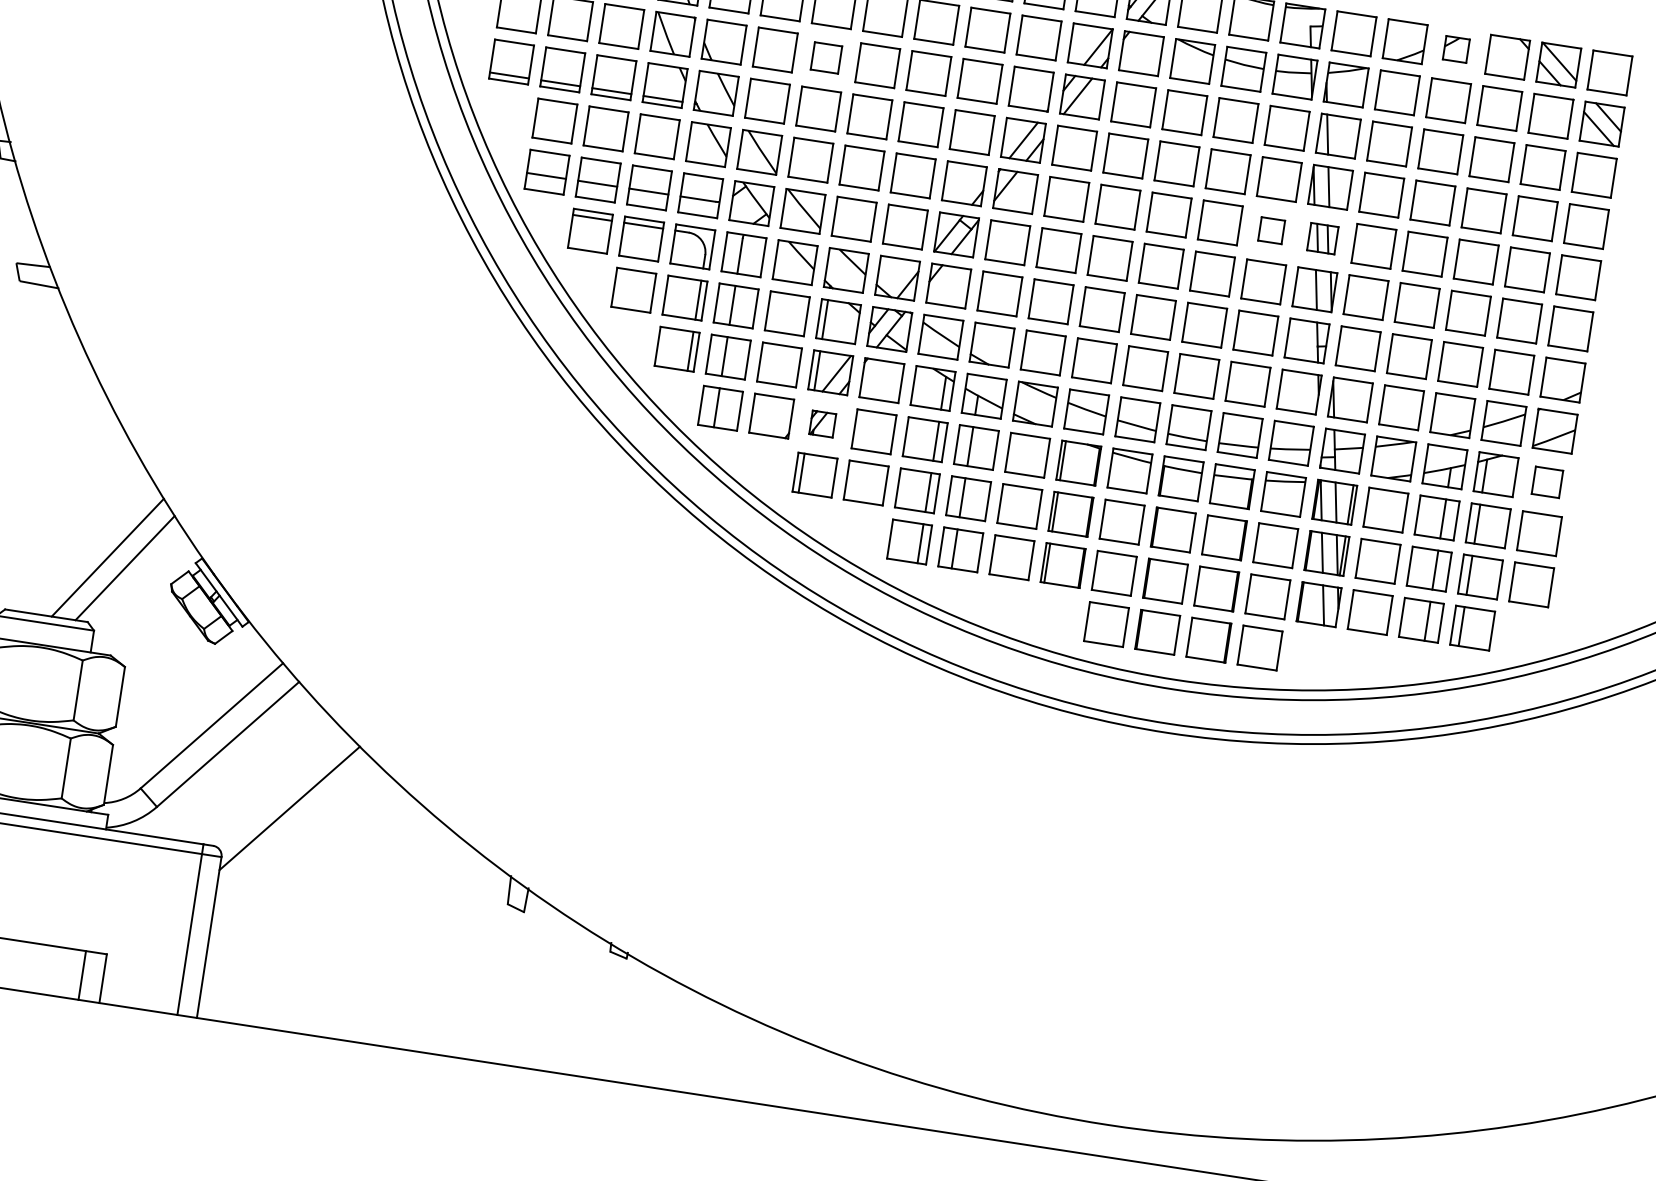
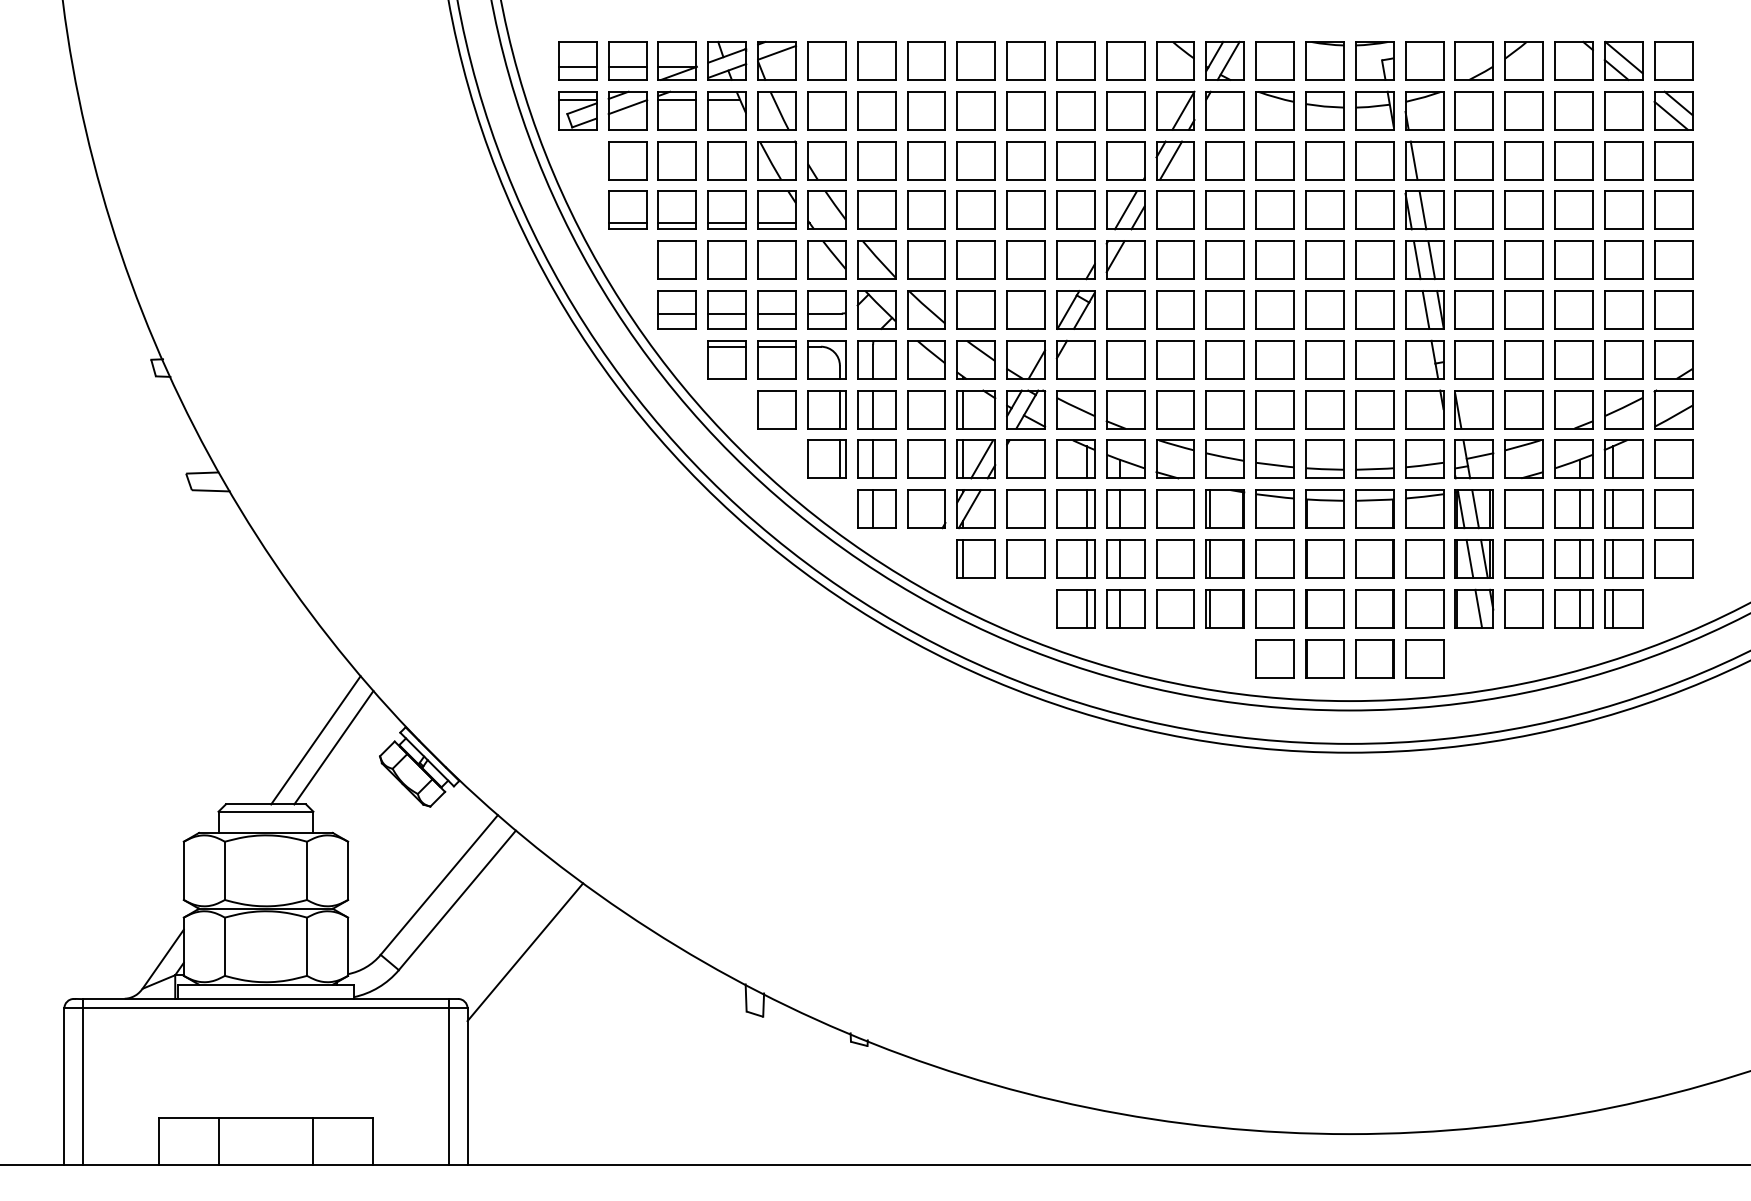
part: (1455, 48) -> (1523, 60), size x1.67
part: (826, 57) -> (926, 160), size x1.43
part: (1271, 230) -> (1374, 259), size x1.67
part: (1322, 238) -> (1424, 260), size x1.43
part: (822, 424) -> (975, 509), size x1.67
part: (1547, 481) -> (1673, 458), size x1.43
line: (82, 974) -> (313, 1140), moved

